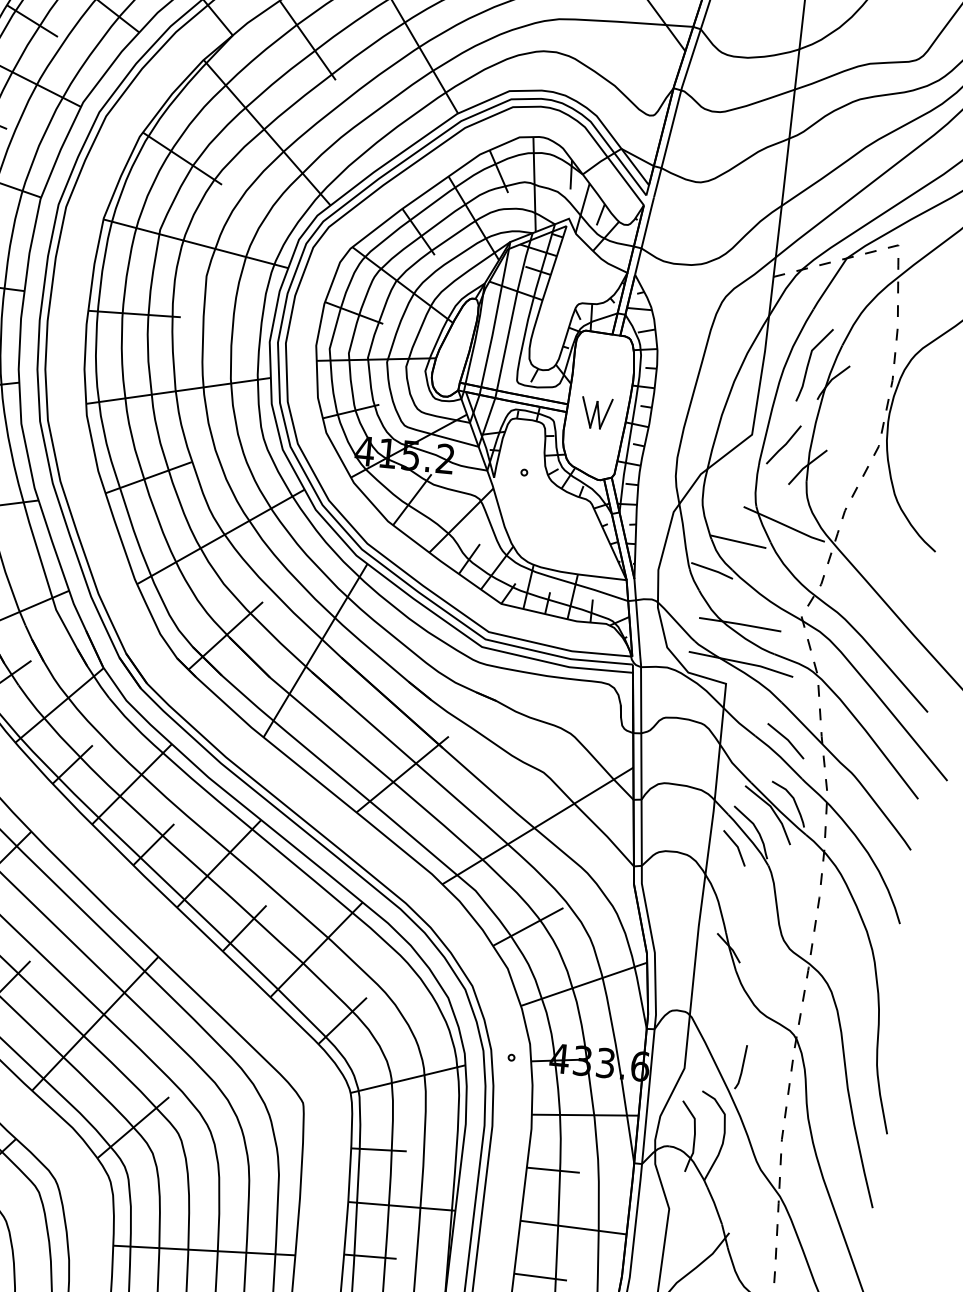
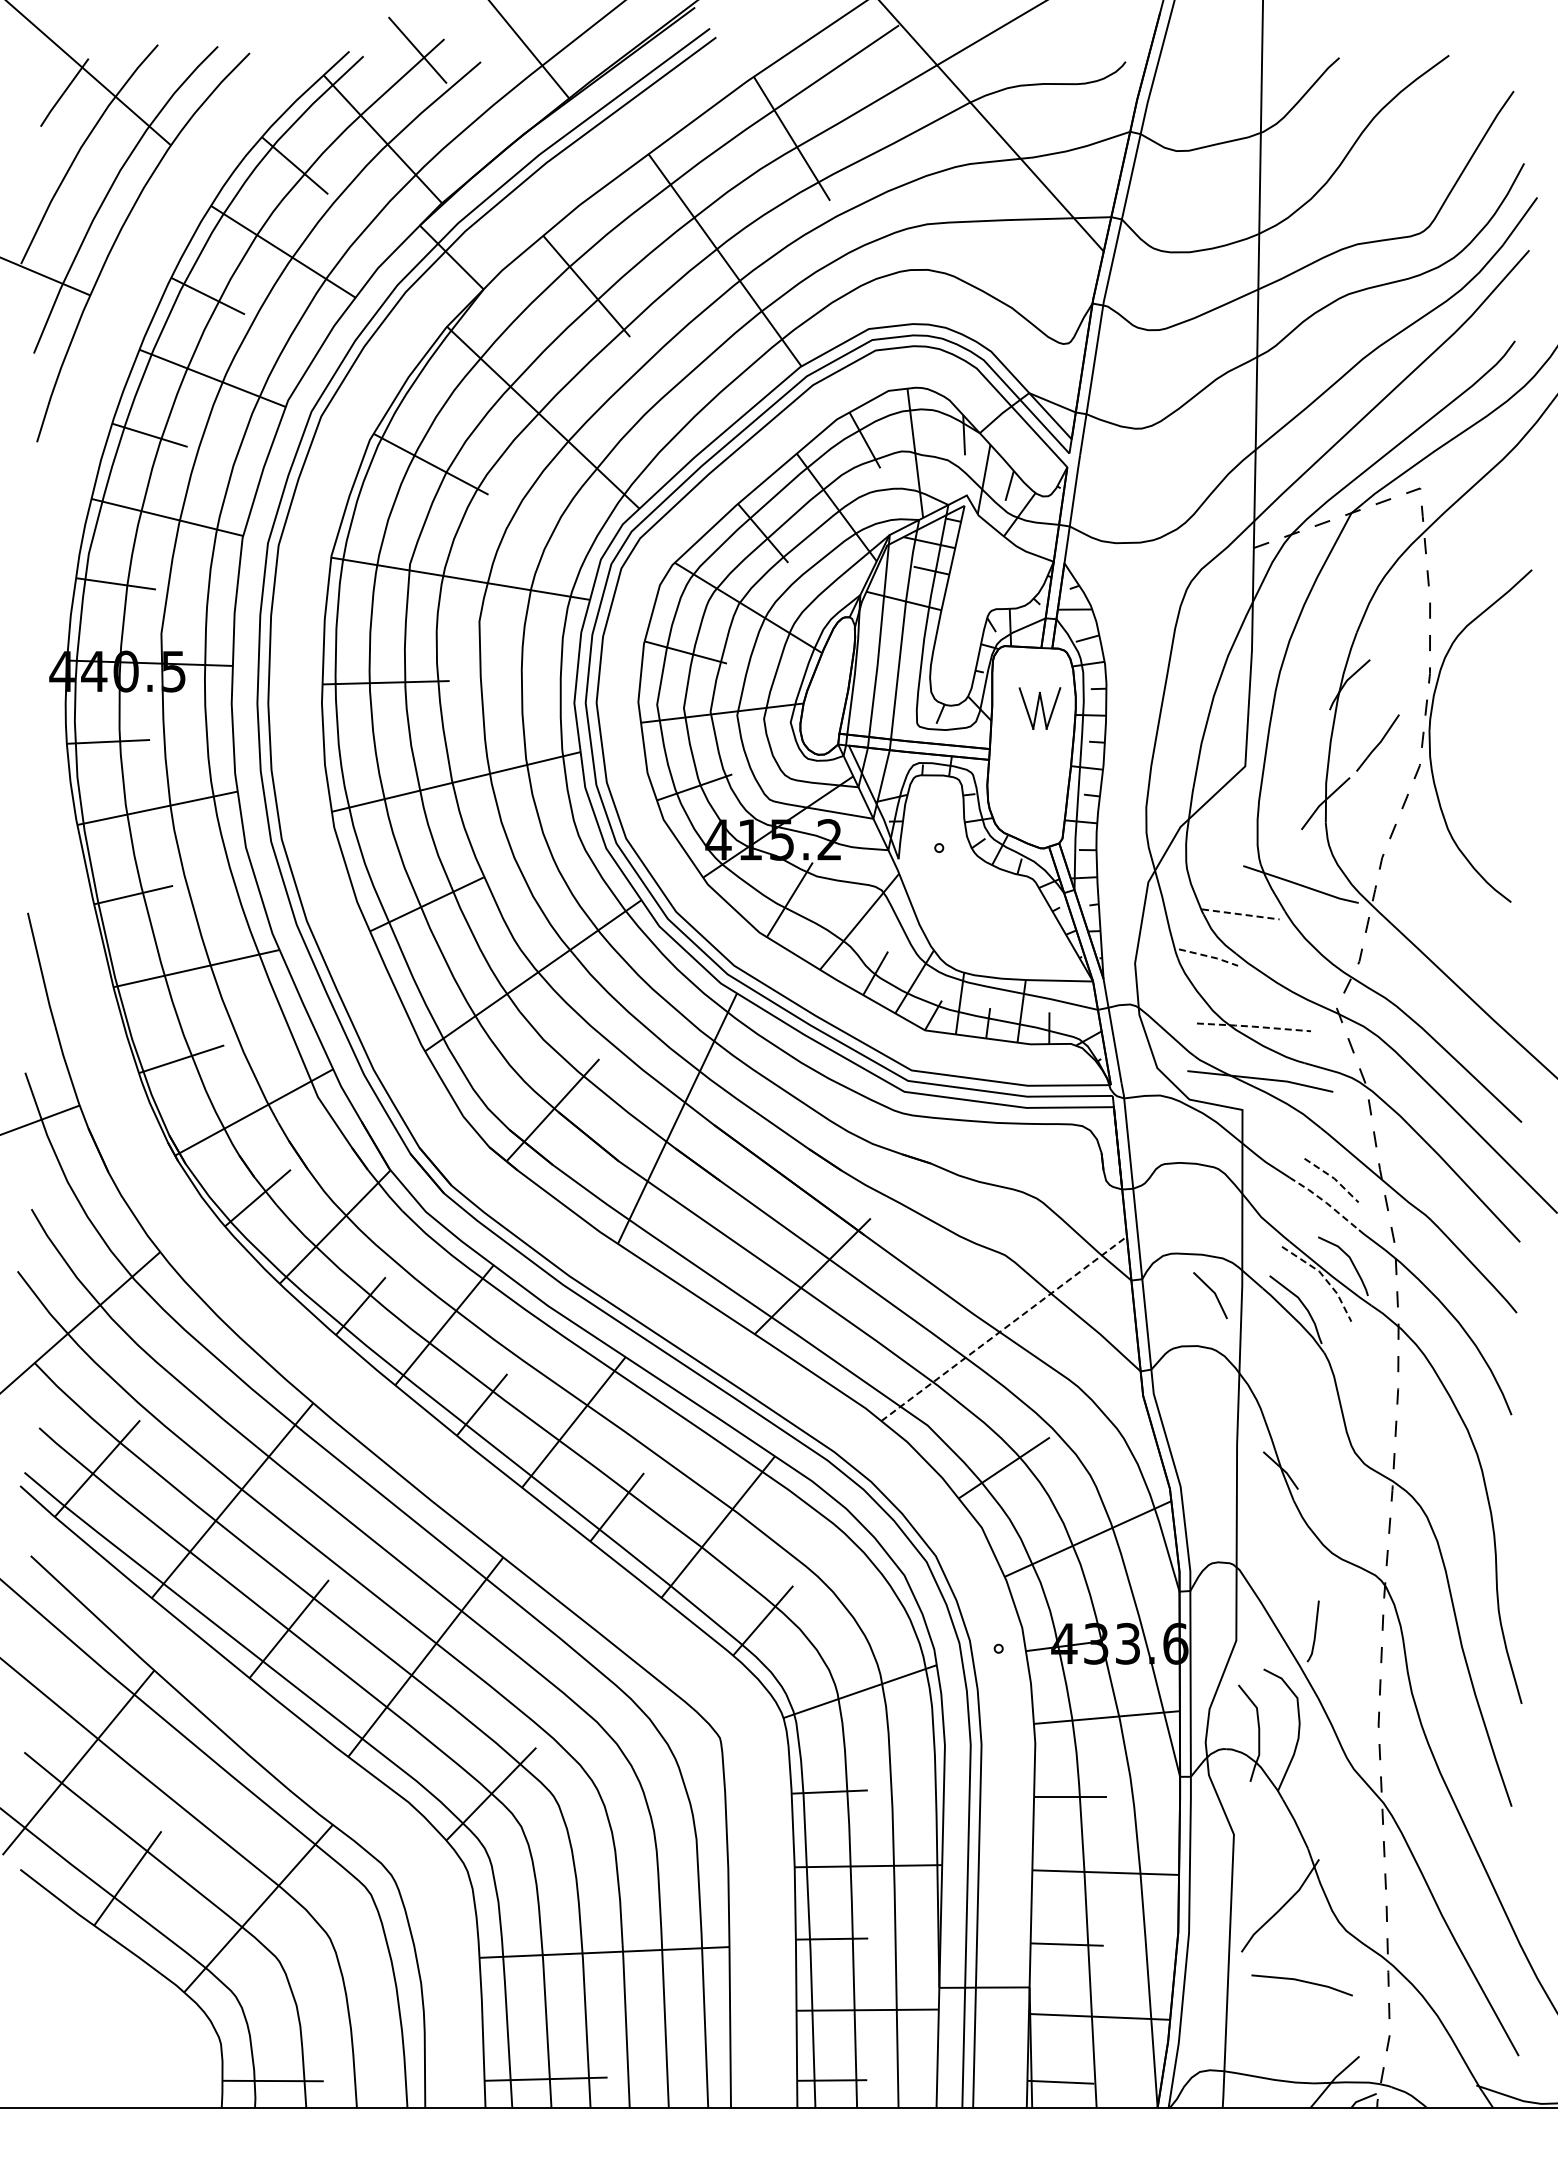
curve: (808, 364) -> (1313, 663), removed
part: (596, 413) -> (1039, 708), moved
line: (784, 444) -> (1378, 742), moved
line: (739, 541) -> (1241, 914), solid -> dashed
line: (712, 570) -> (1209, 956), solid -> dashed
line: (739, 624) -> (1253, 1026), solid -> dashed
line: (788, 739) -> (1334, 1178), solid -> dashed
line: (779, 756) -> (1325, 1202), solid -> dashed
line: (773, 811) -> (1324, 1277), solid -> dashed
line: (538, 825) -> (1004, 1328), solid -> dashed
line: (736, 846) -> (1212, 1292), moved

